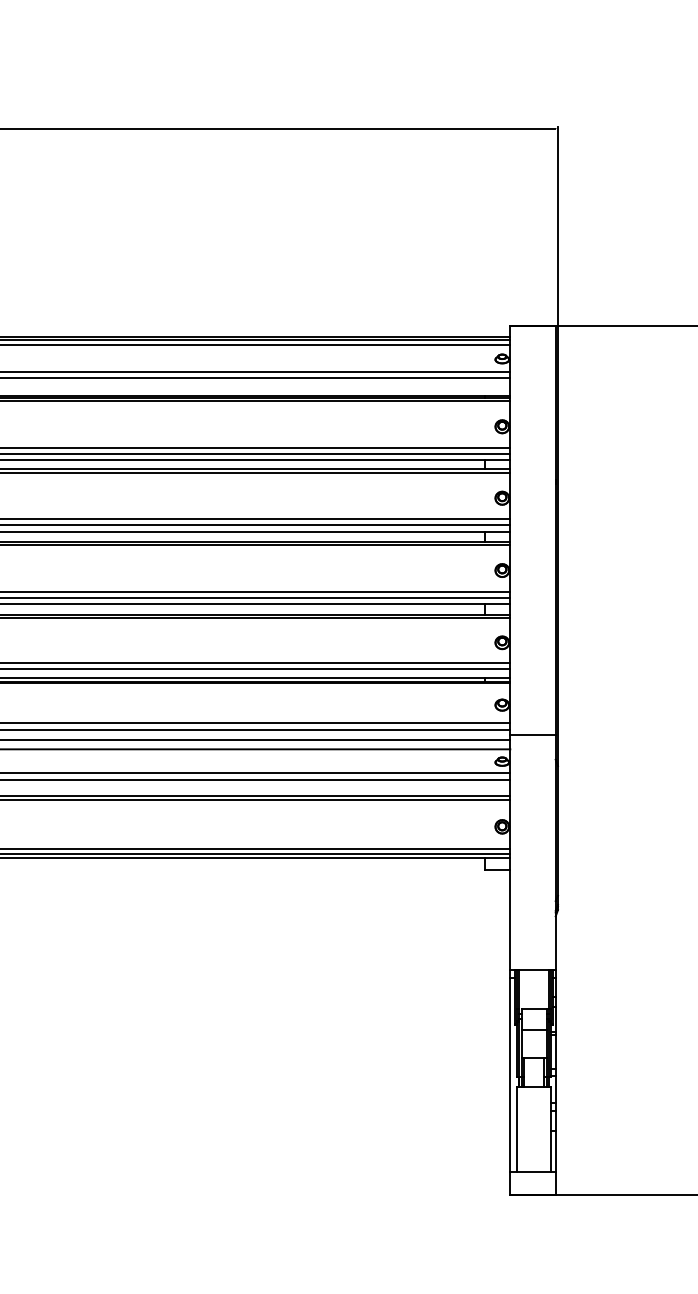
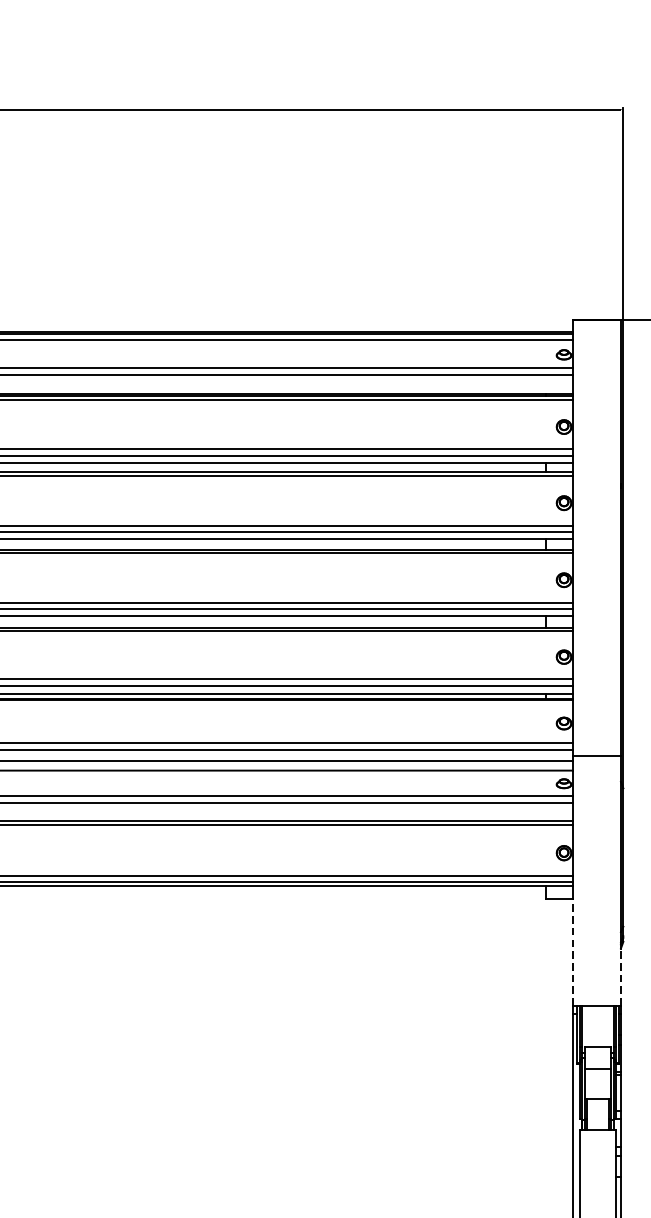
line: (510, 920) -> (572, 952), solid -> dashed
line: (555, 943) -> (620, 977), solid -> dashed

